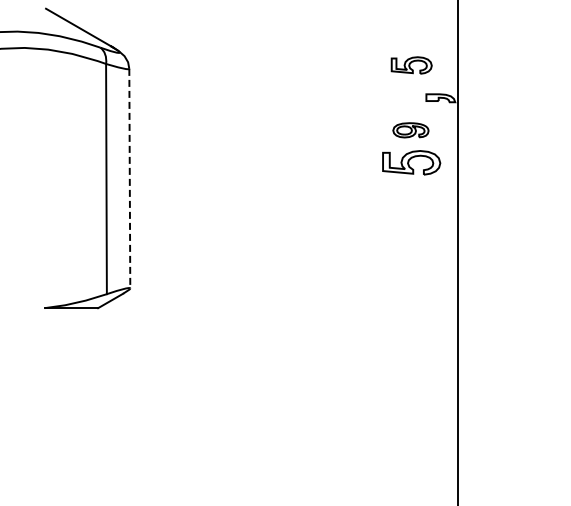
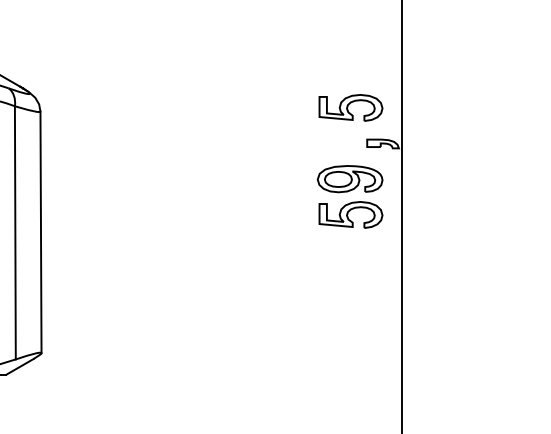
part: (411, 65) -> (350, 107), size x1.43
part: (410, 130) -> (349, 179), size x1.67
line: (129, 178) -> (40, 232), dashed -> solid

